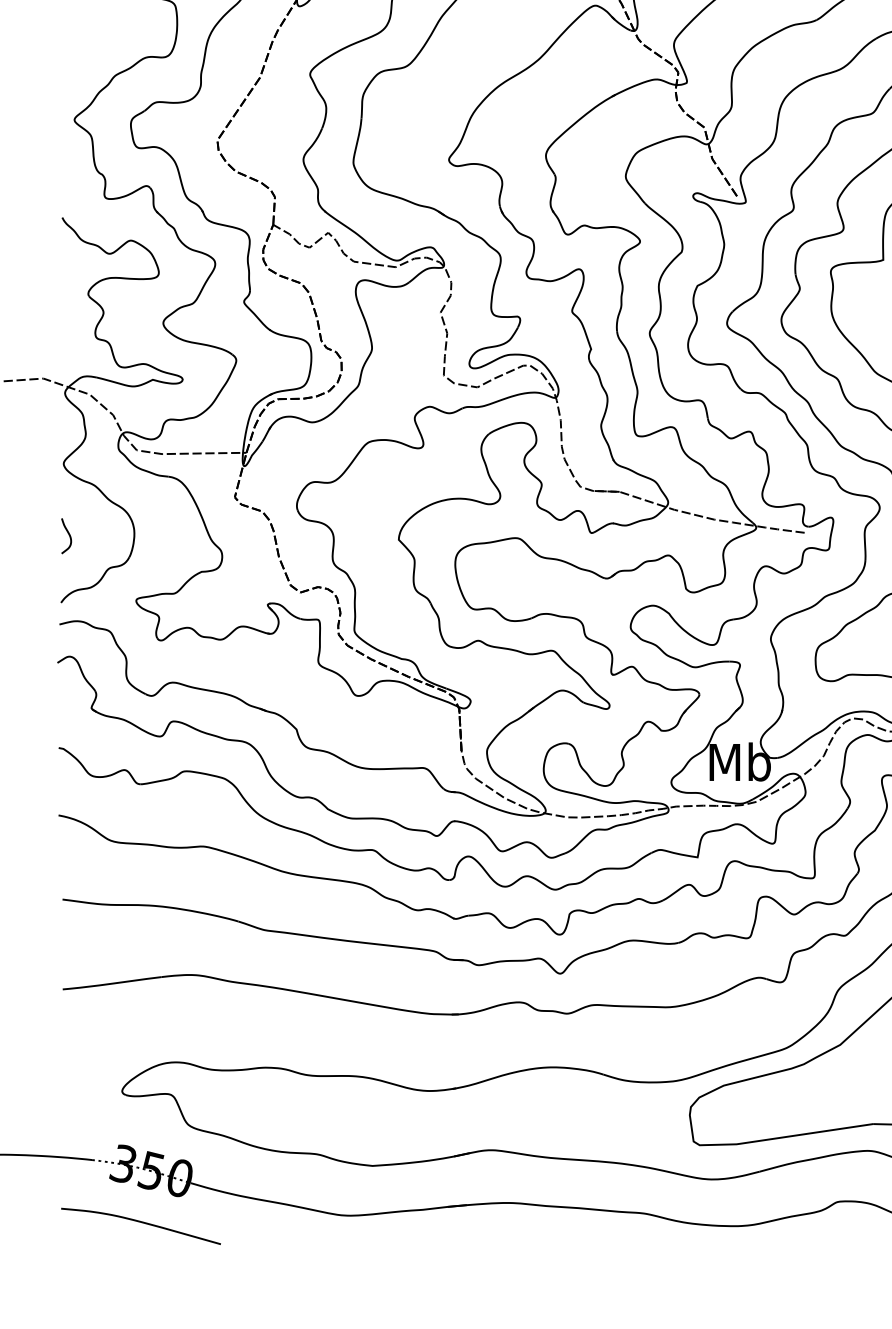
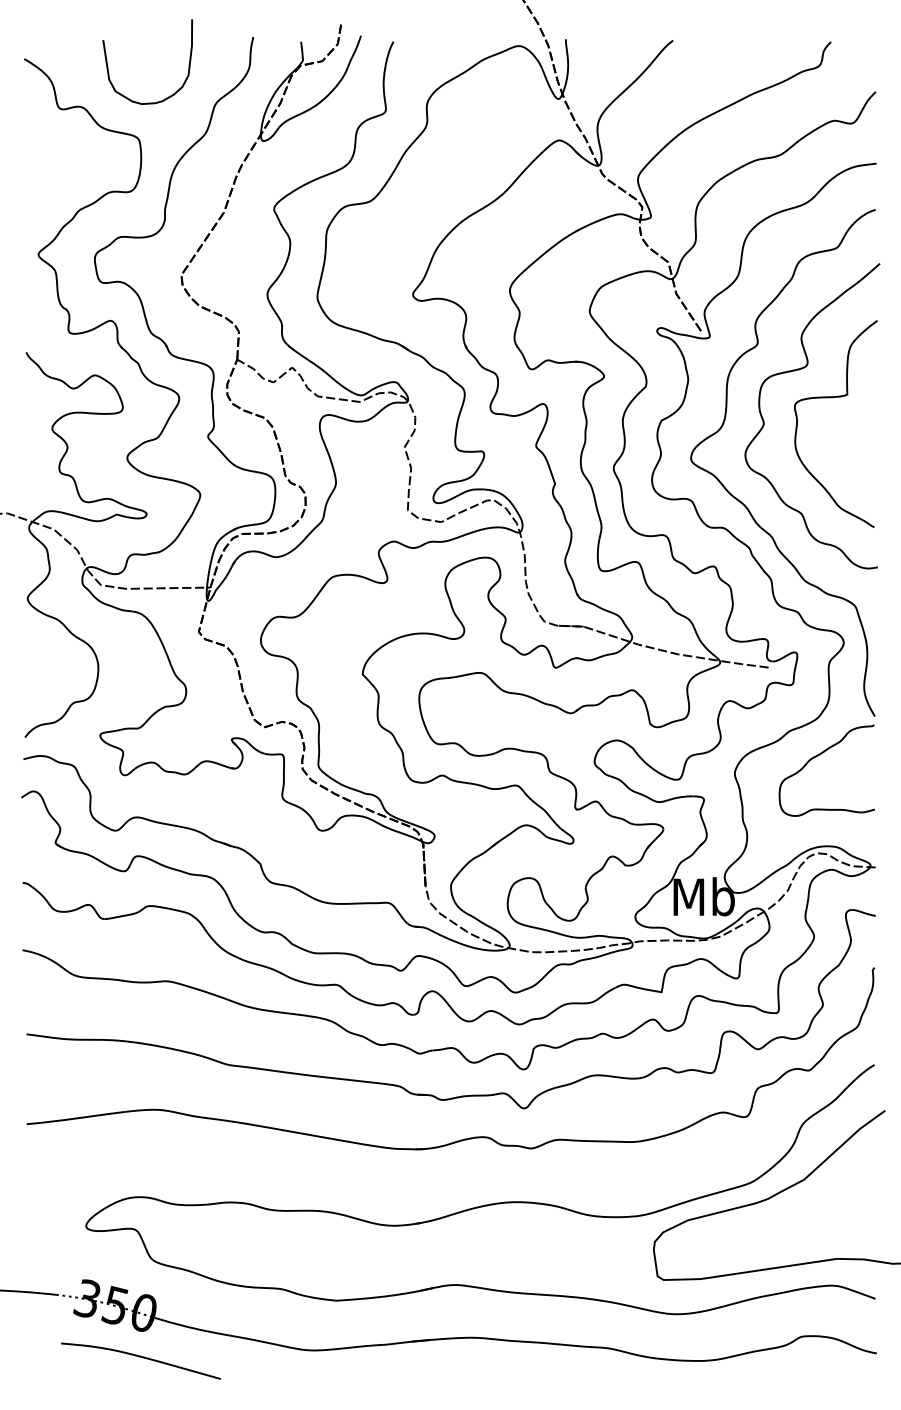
curve: (68, 535) -> (32, 670), removed
curve: (142, 1223) -> (142, 1358), moved

